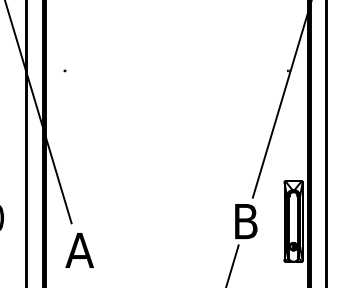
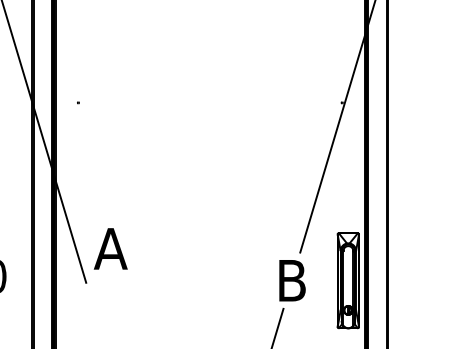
text: (79, 250) -> (110, 248), moved

